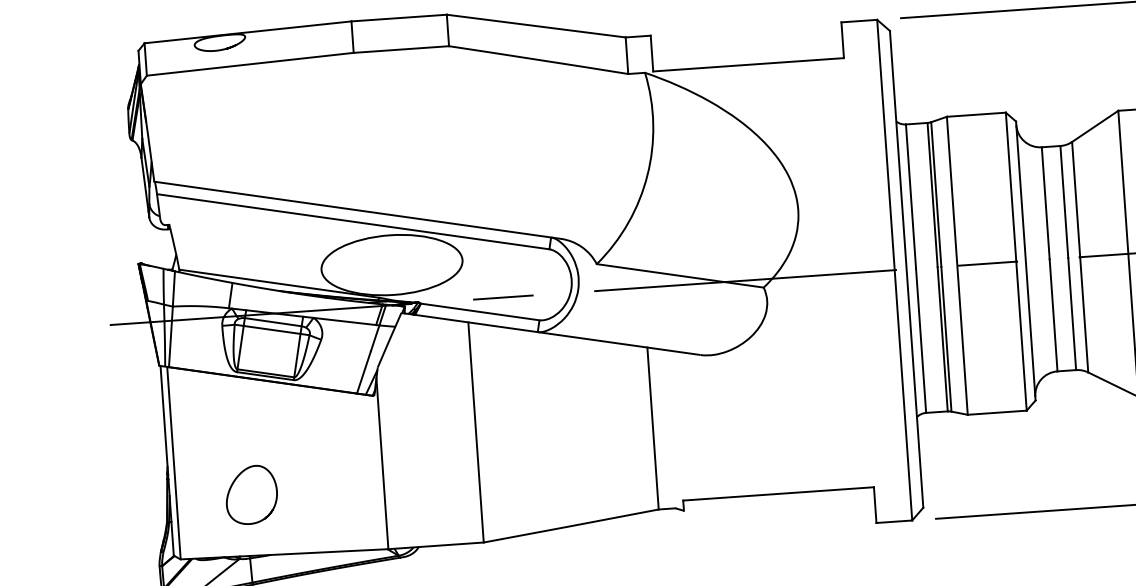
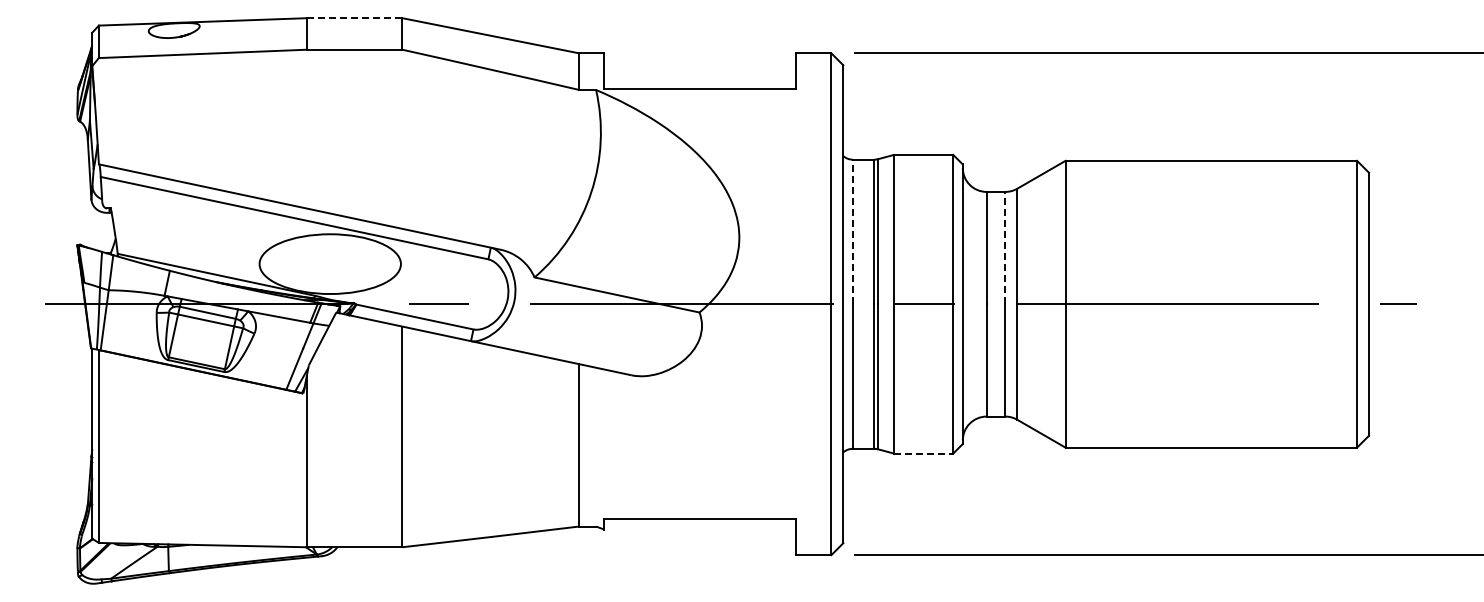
line: (399, 18) -> (354, 18), solid -> dashed
line: (910, 196) -> (852, 231), solid -> dashed
line: (1064, 201) -> (1005, 247), solid -> dashed
line: (997, 412) -> (923, 453), solid -> dashed
curve: (232, 487) -> (155, 474), removed

